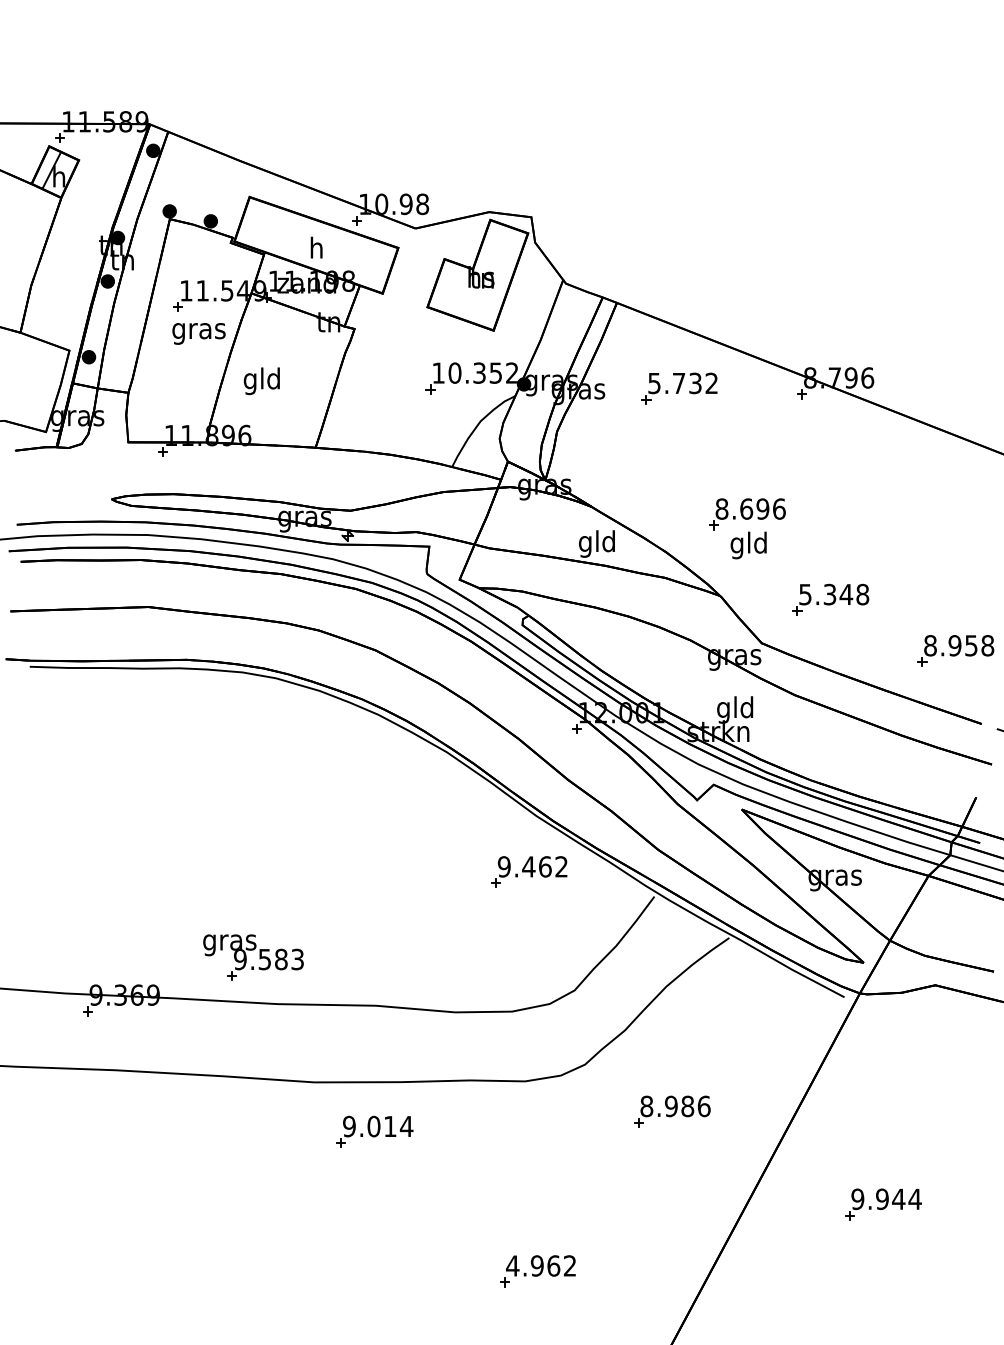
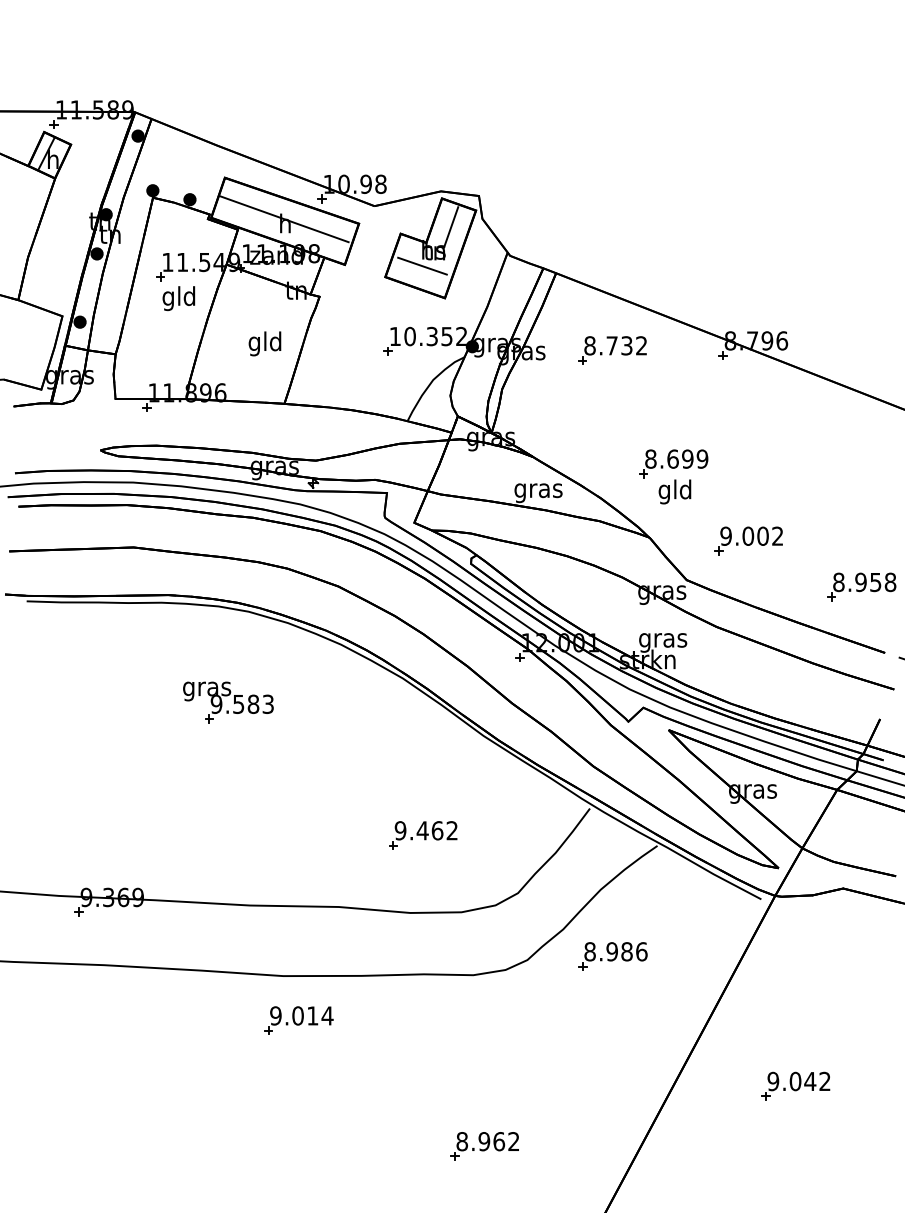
line: (314, 242) -> (283, 218), added
line: (500, 252) -> (451, 227), added
line: (468, 294) -> (422, 265), added
text: (199, 330) -> (179, 298), gras -> gld
text: (261, 380) -> (264, 343), moved
text: (653, 383) -> (589, 345), 5.732 -> 8.732
text: (779, 508) -> (702, 458), 8.696 -> 8.699
text: (597, 543) -> (538, 490), gld -> gras
text: (833, 593) -> (751, 535), 5.348 -> 9.002
text: (735, 709) -> (663, 639), gld -> gras
part: (529, 872) -> (423, 835), moved
part: (253, 957) -> (228, 702), moved
part: (671, 1111) -> (612, 956), moved
part: (374, 1131) -> (298, 1020), moved
text: (899, 1199) -> (810, 1081), 9.944 -> 9.042
text: (513, 1265) -> (462, 1141), 4.962 -> 8.962

